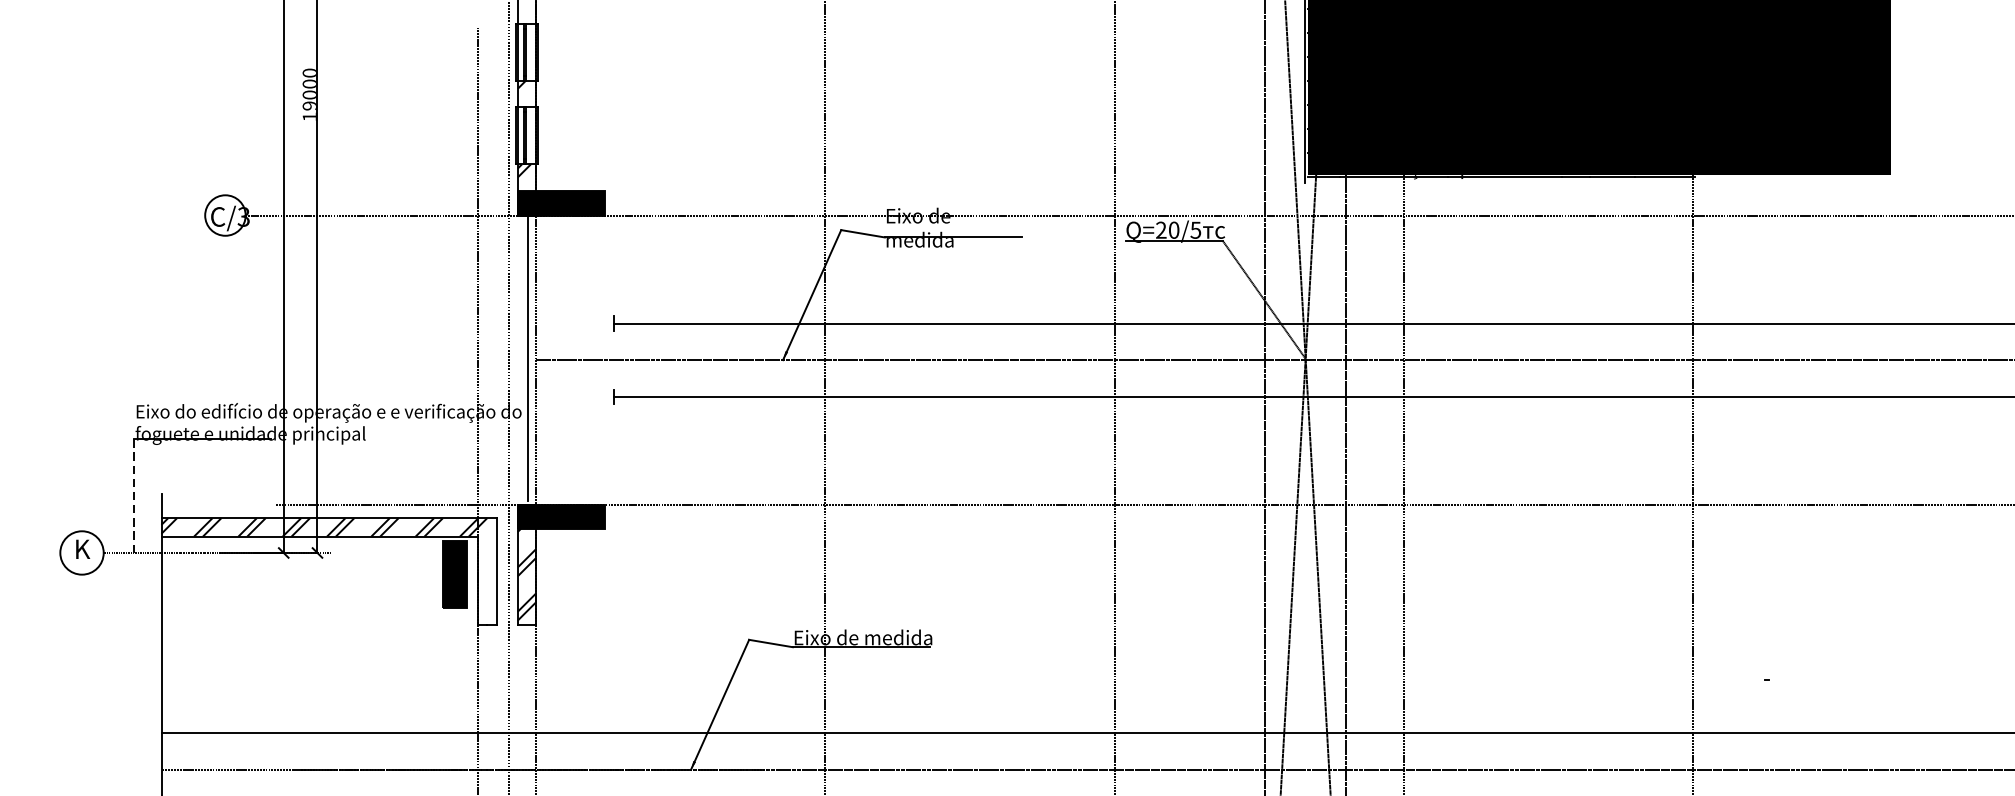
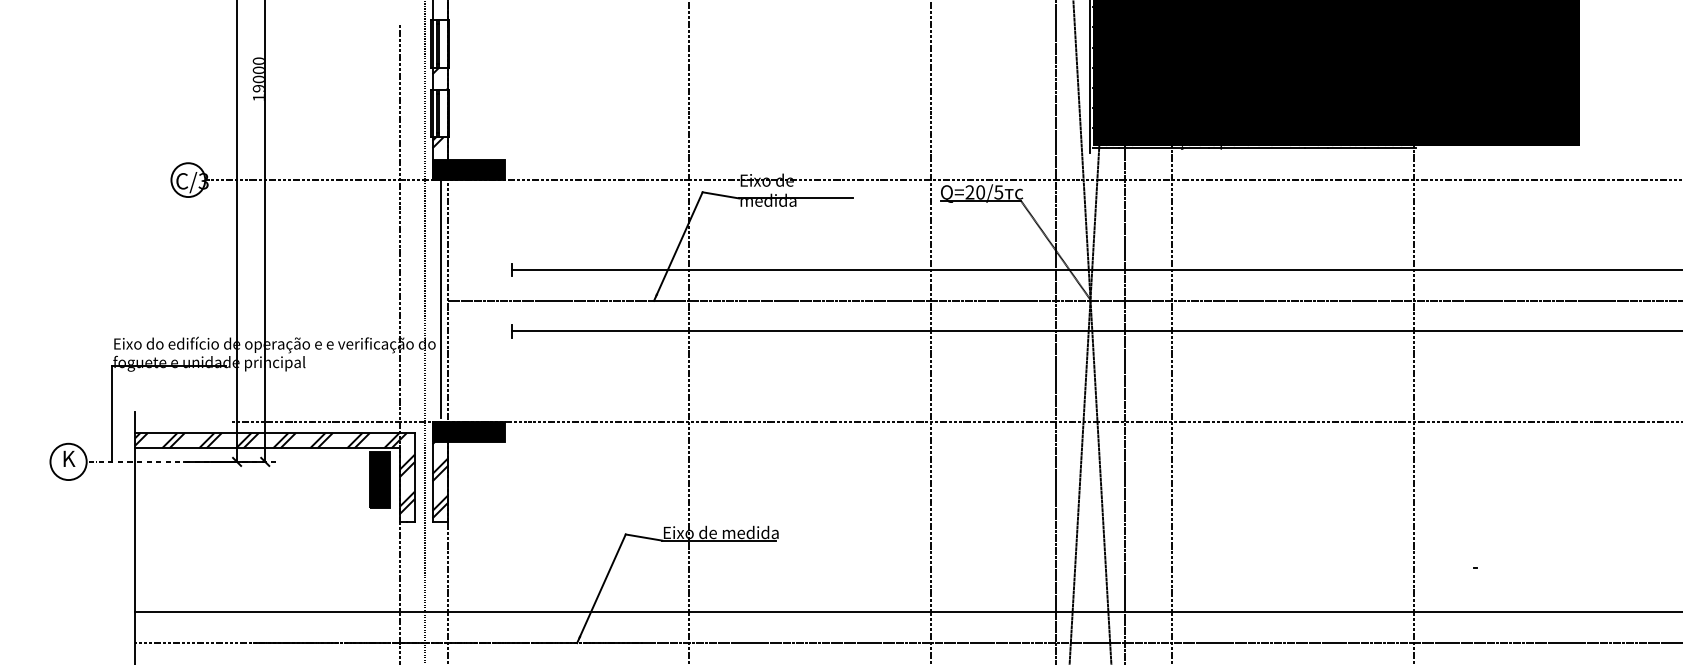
line: (134, 496) -> (112, 414), dashed -> solid
hatch: (486, 580) -> (406, 484), added

